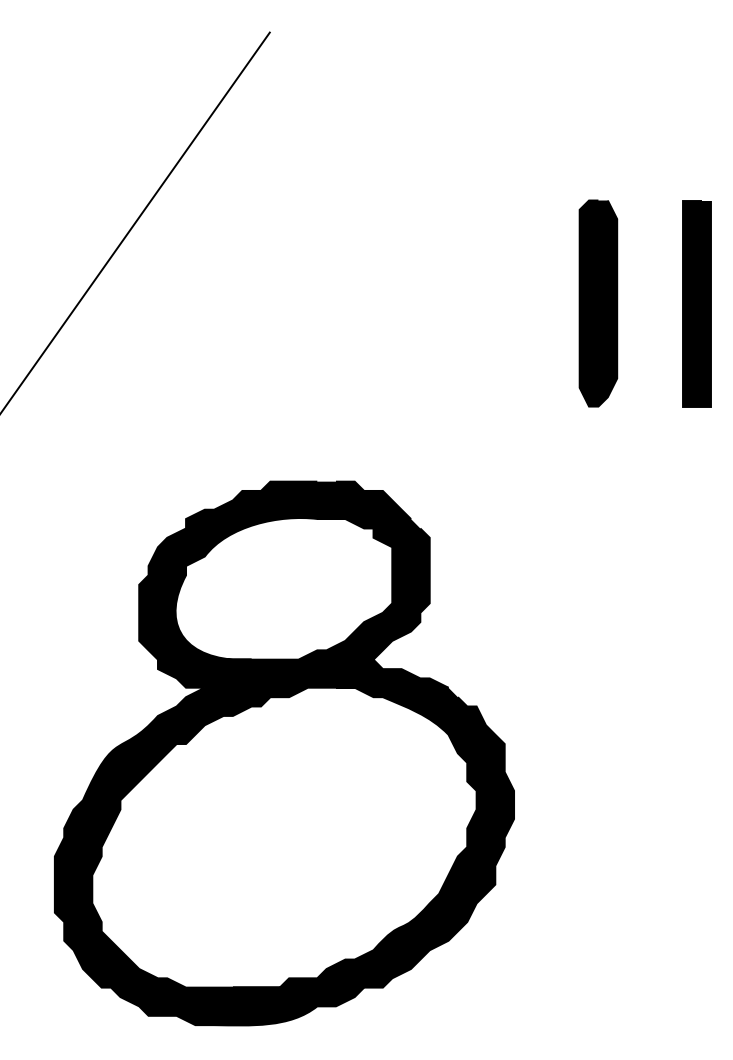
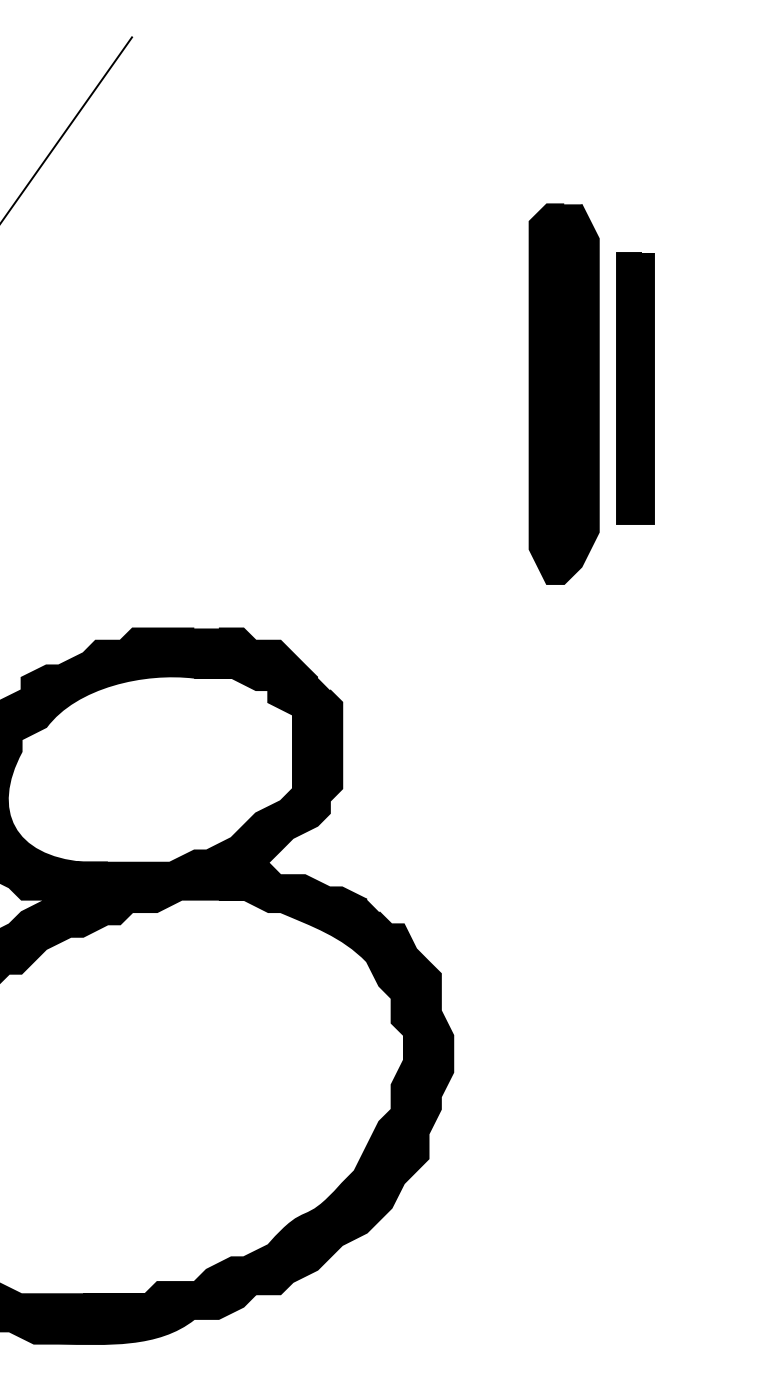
part: (598, 303) -> (564, 394), size x1.4
part: (696, 303) -> (635, 388), moved

